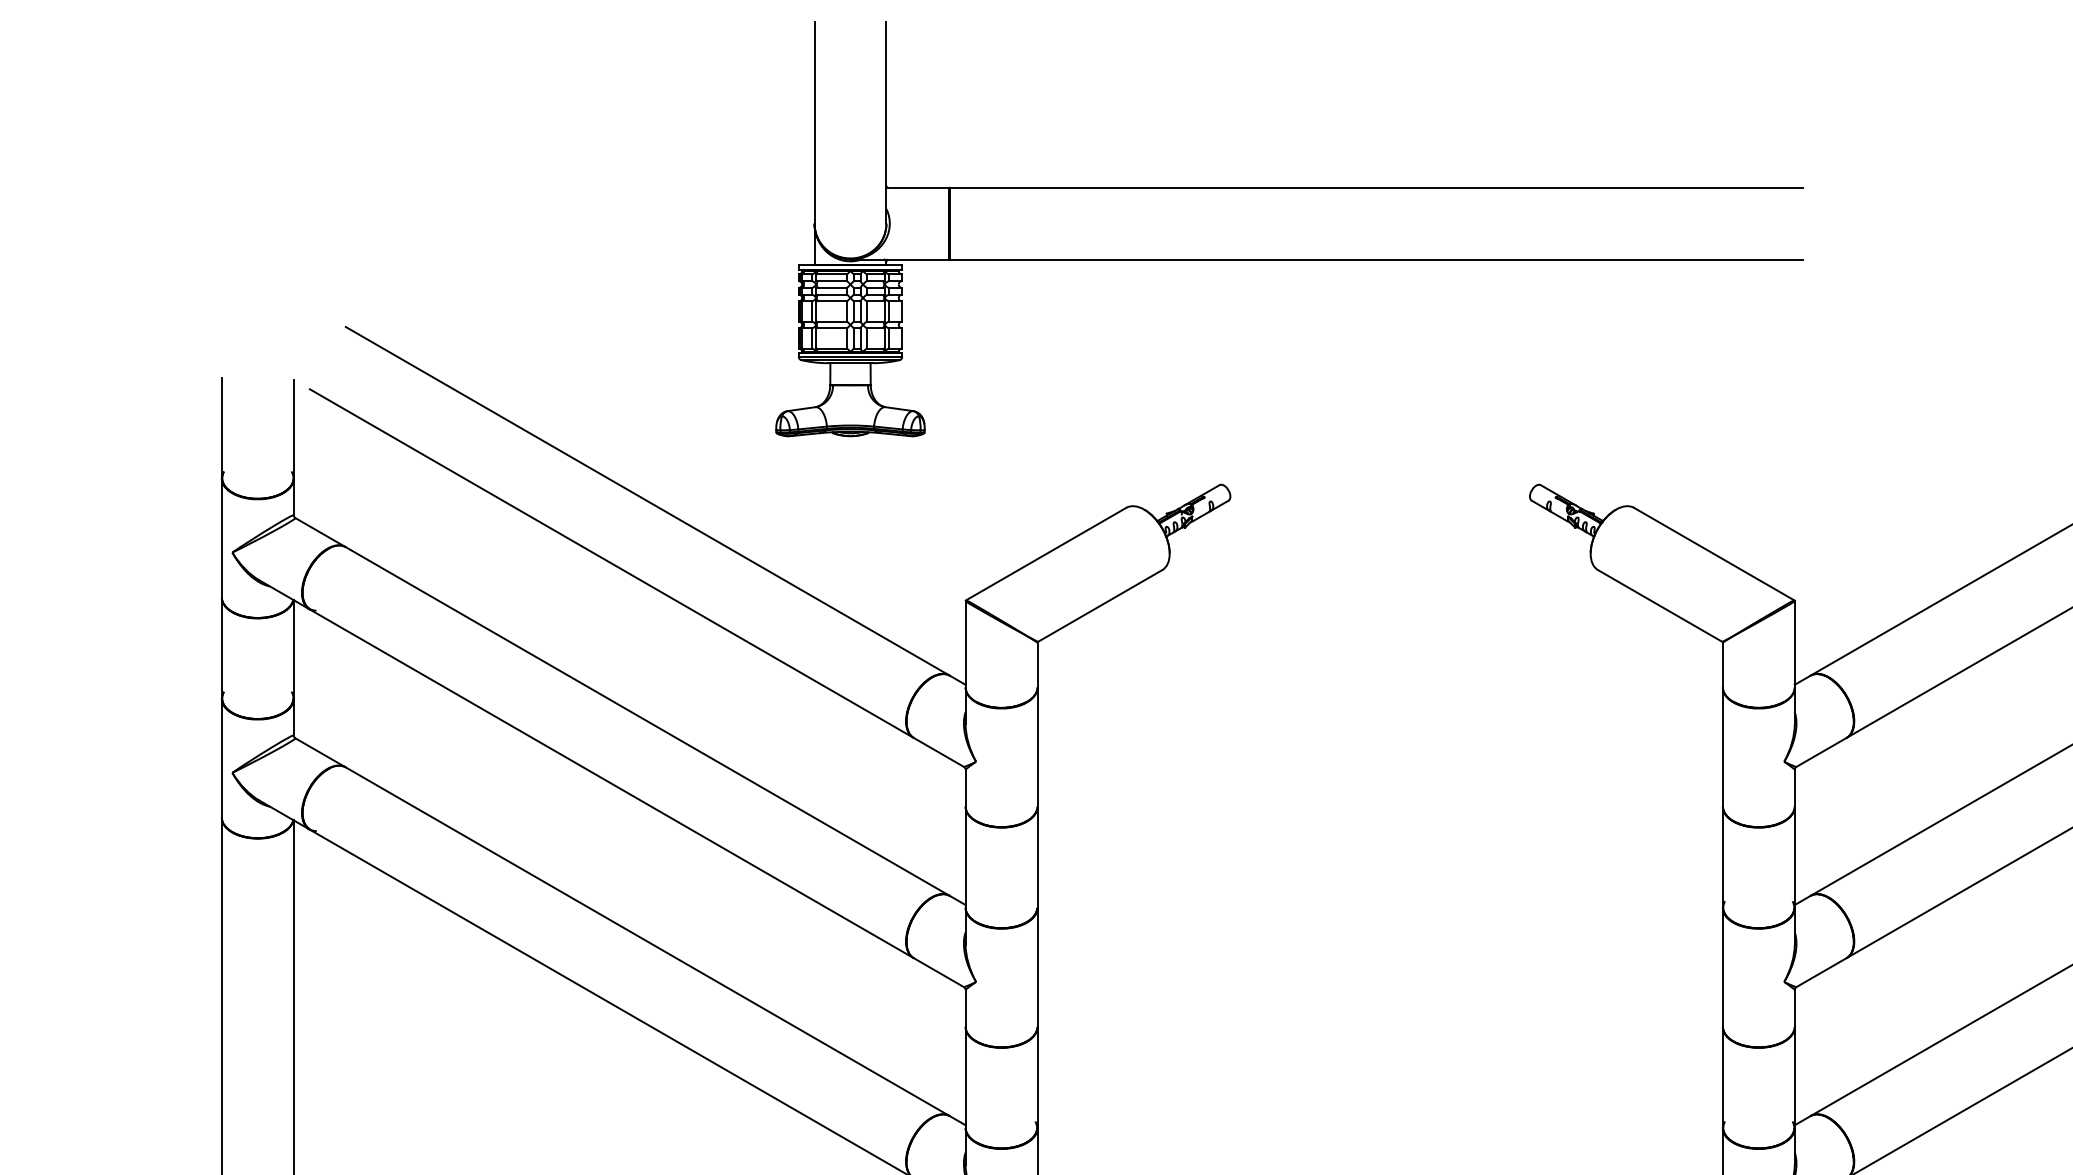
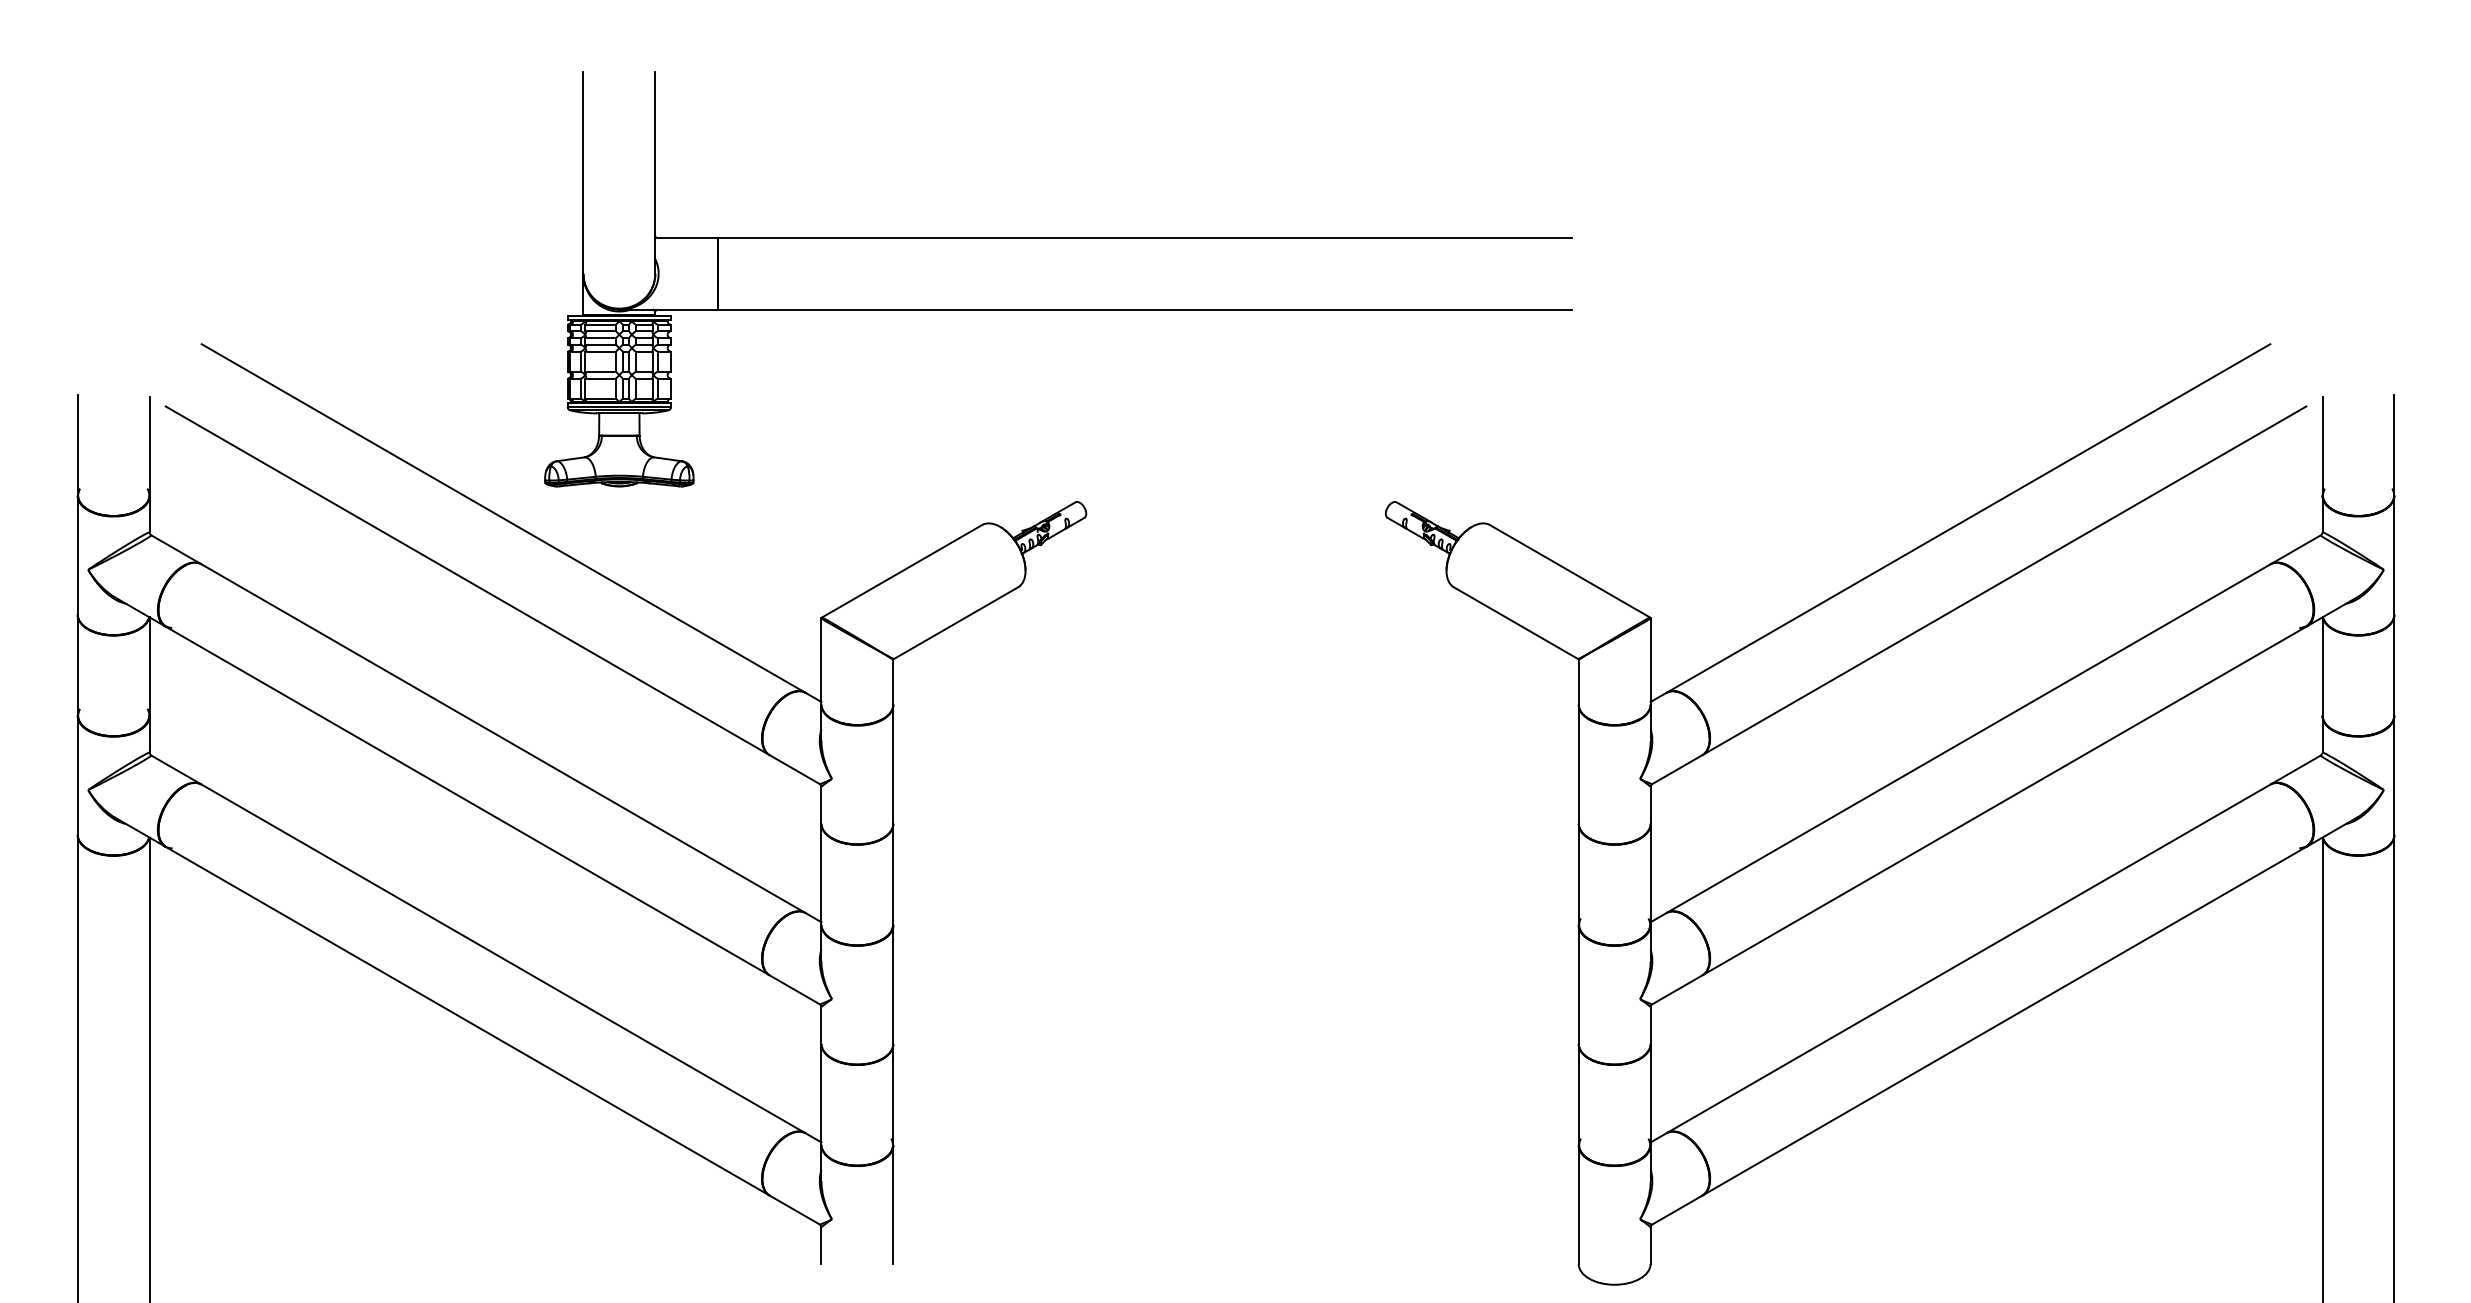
part: (1289, 259) -> (1058, 309), moved

